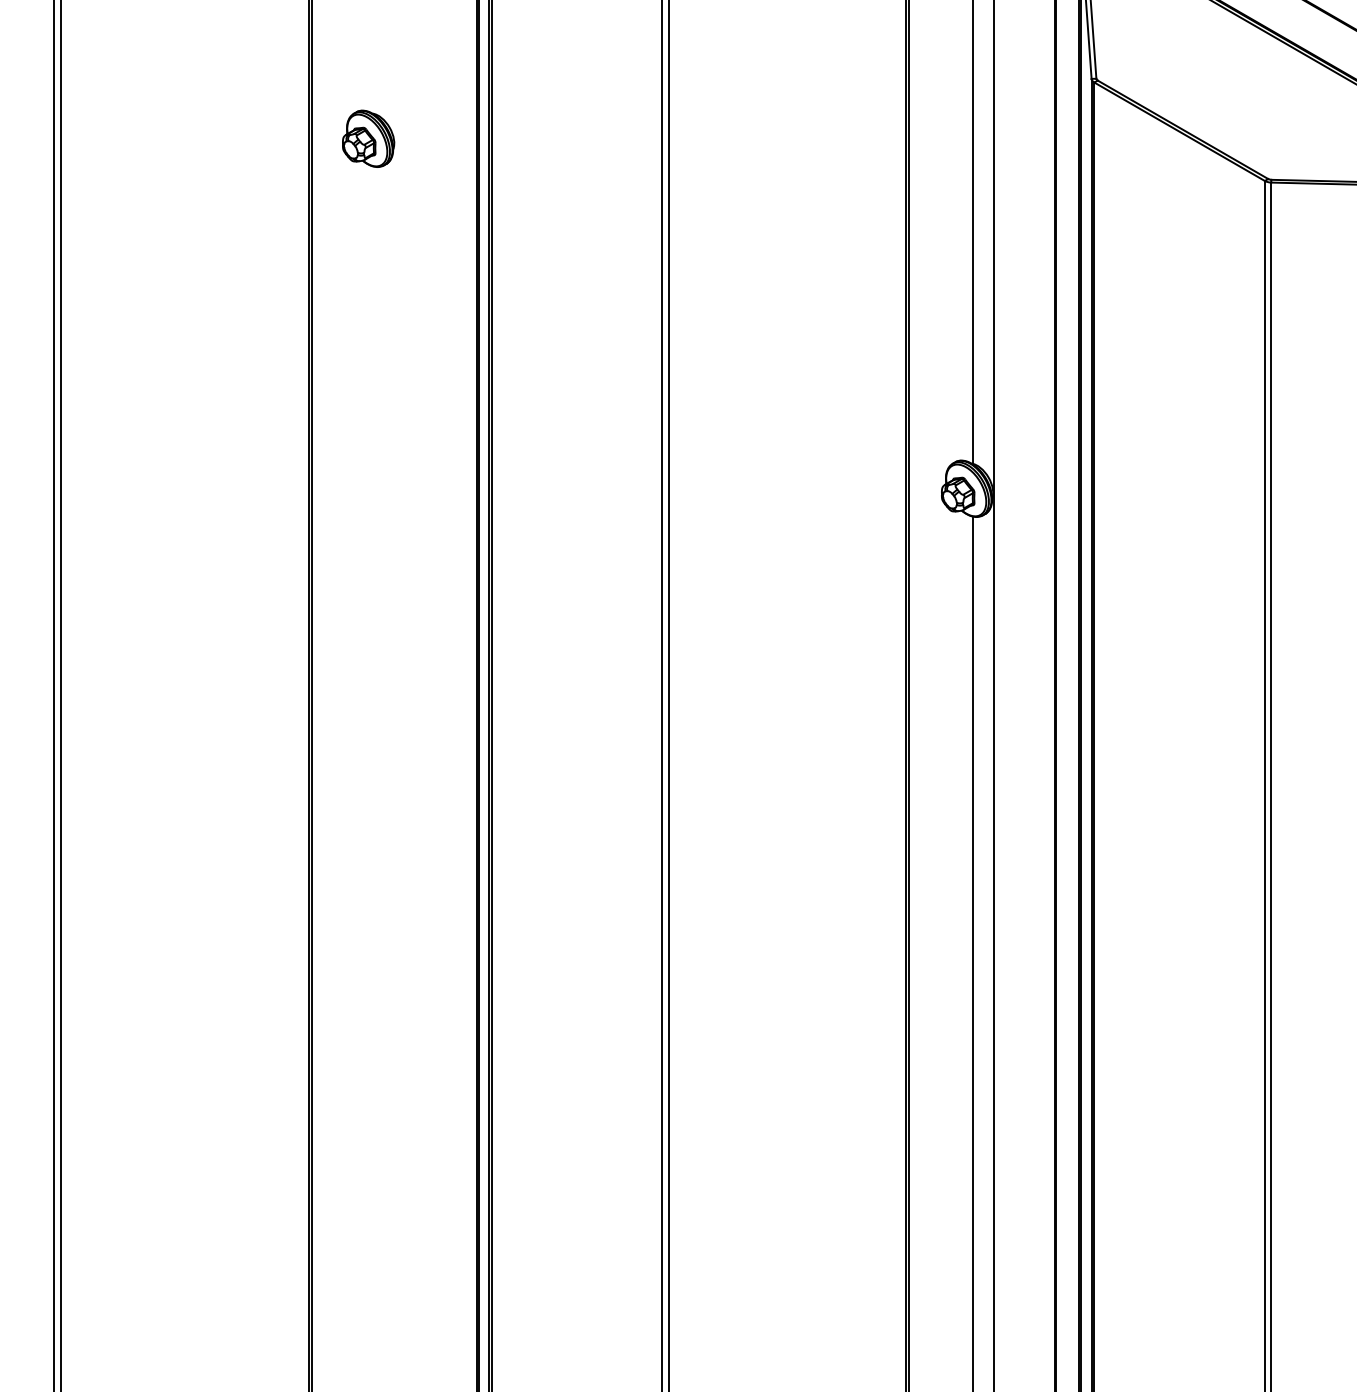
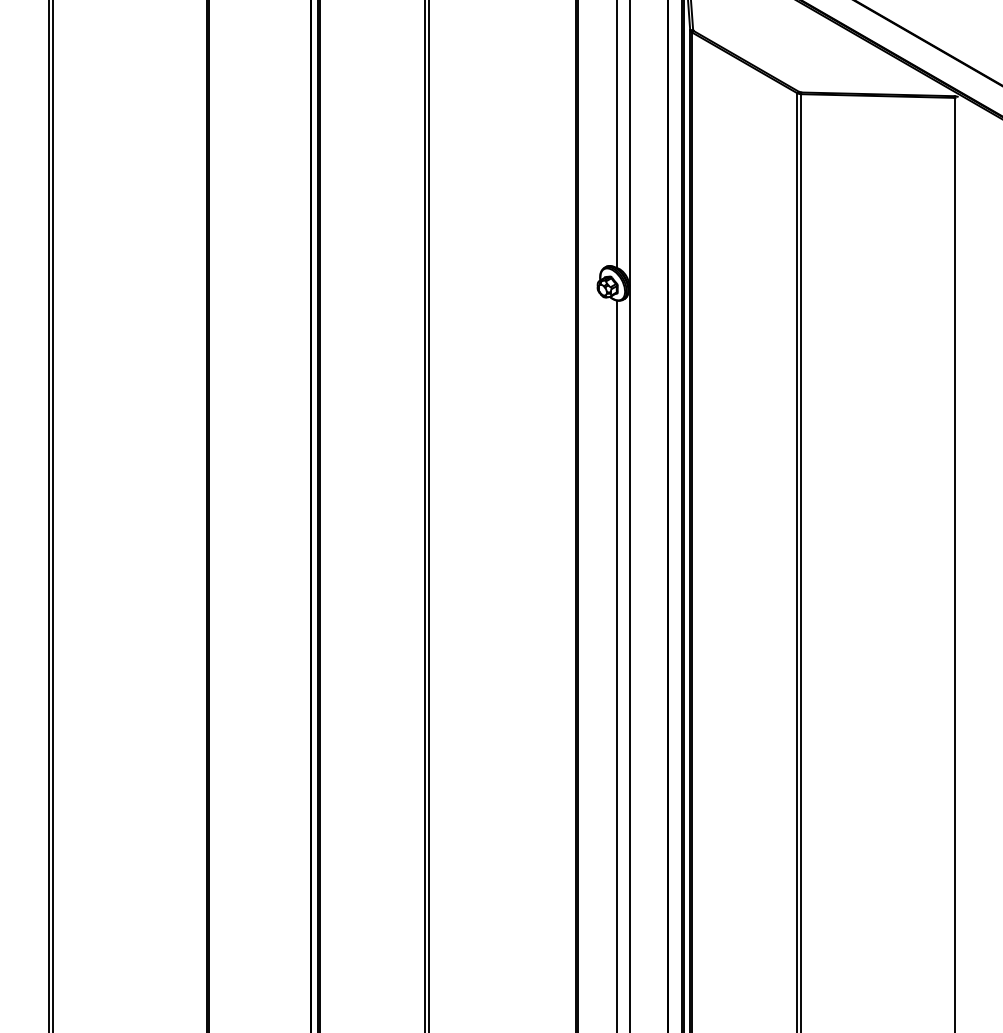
part: (368, 137) -> (243, 66), removed

